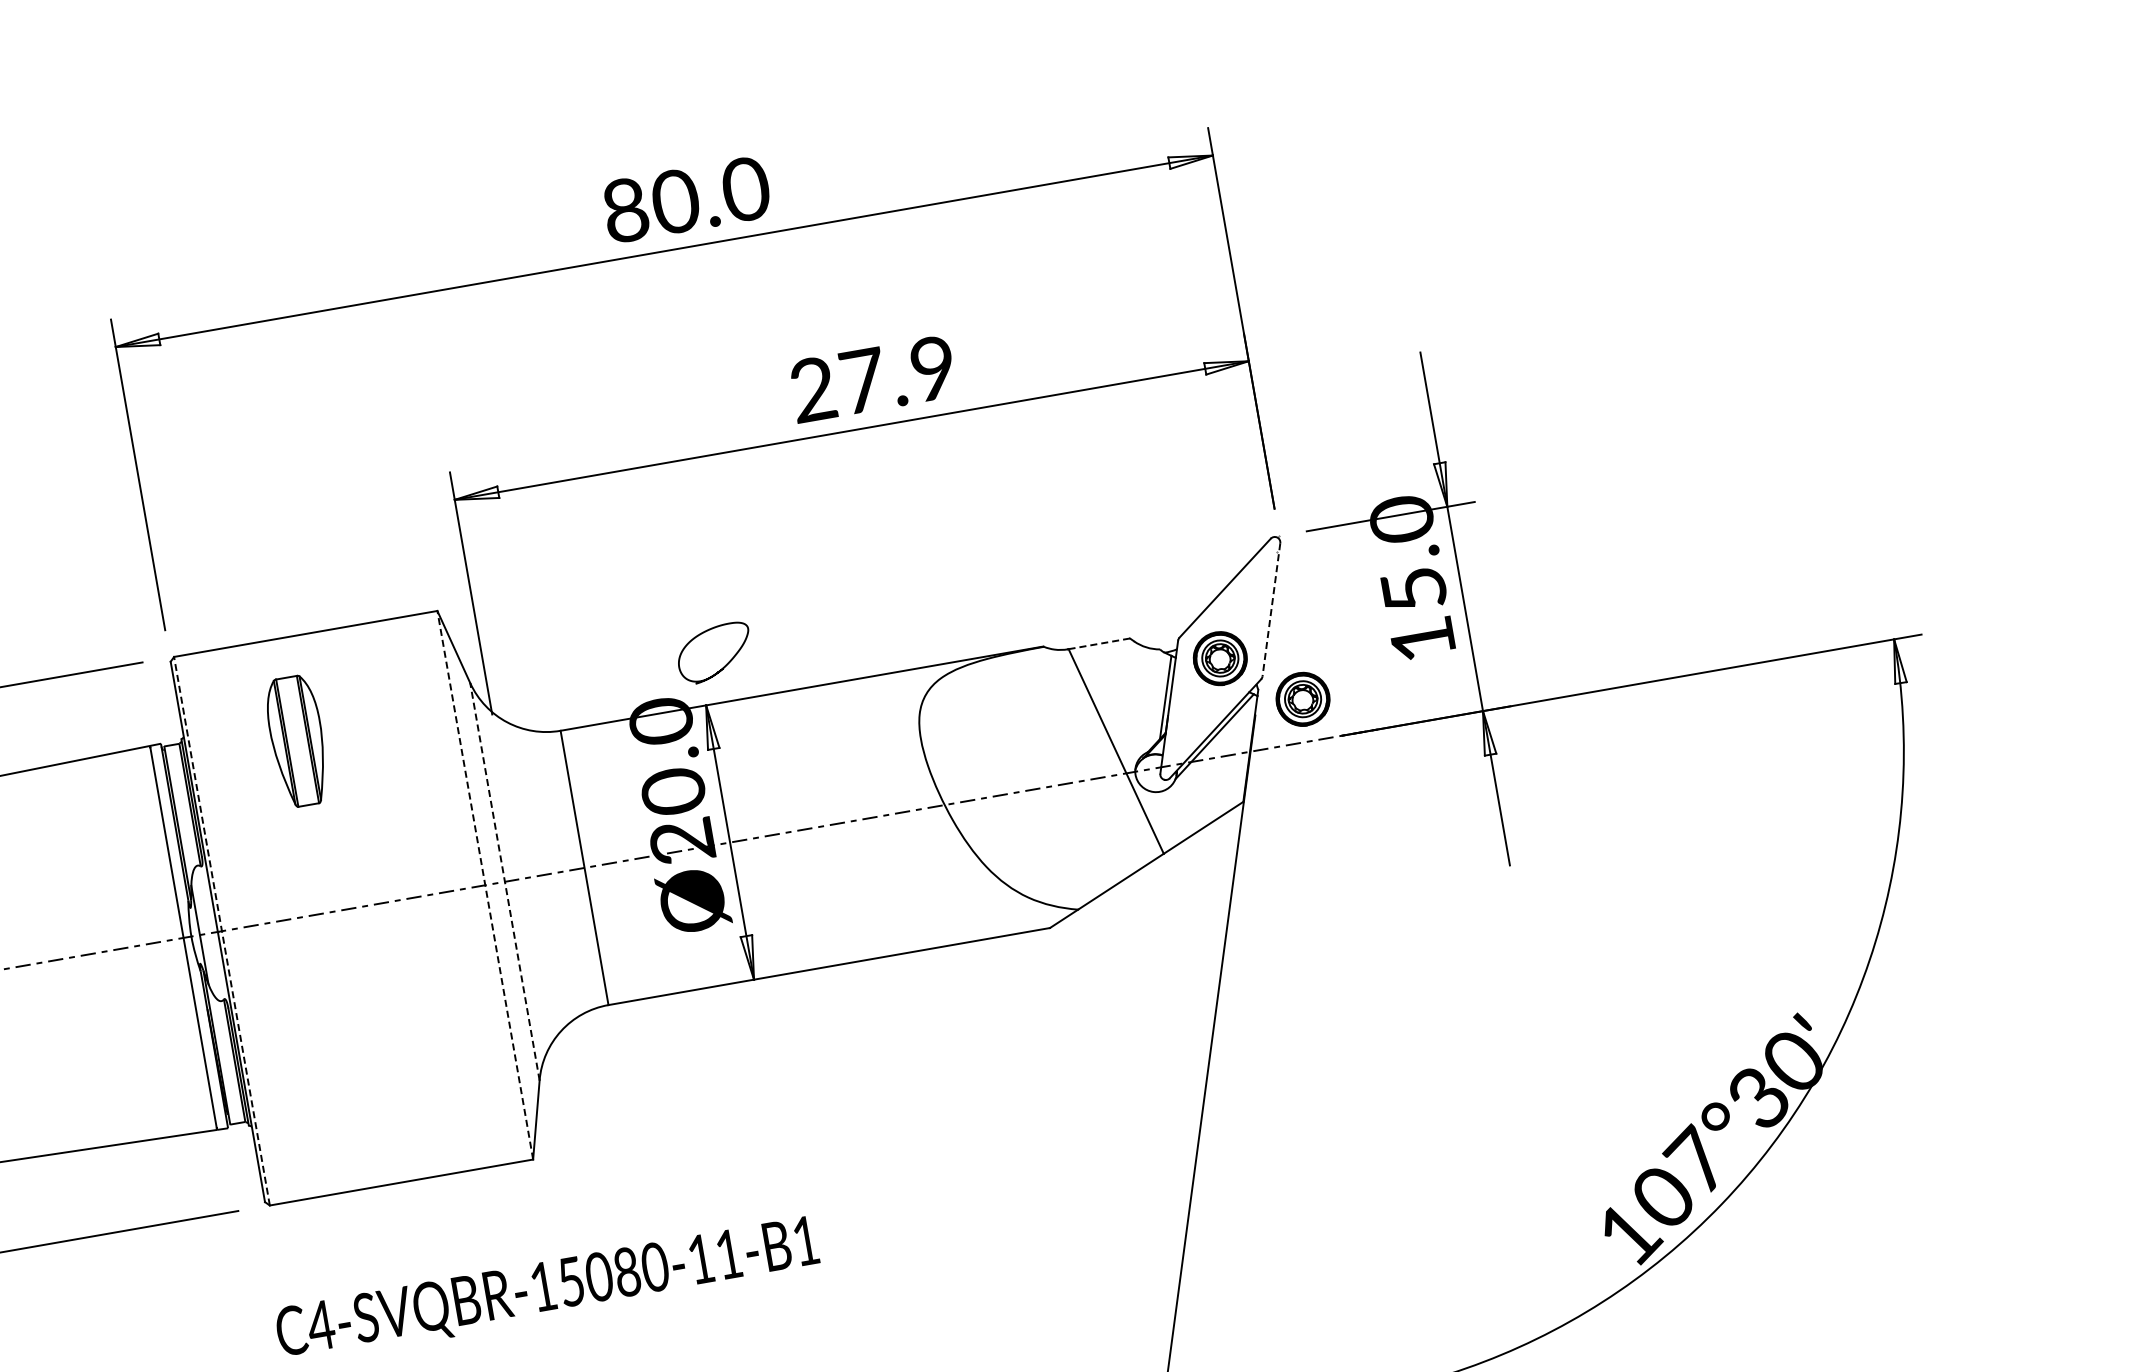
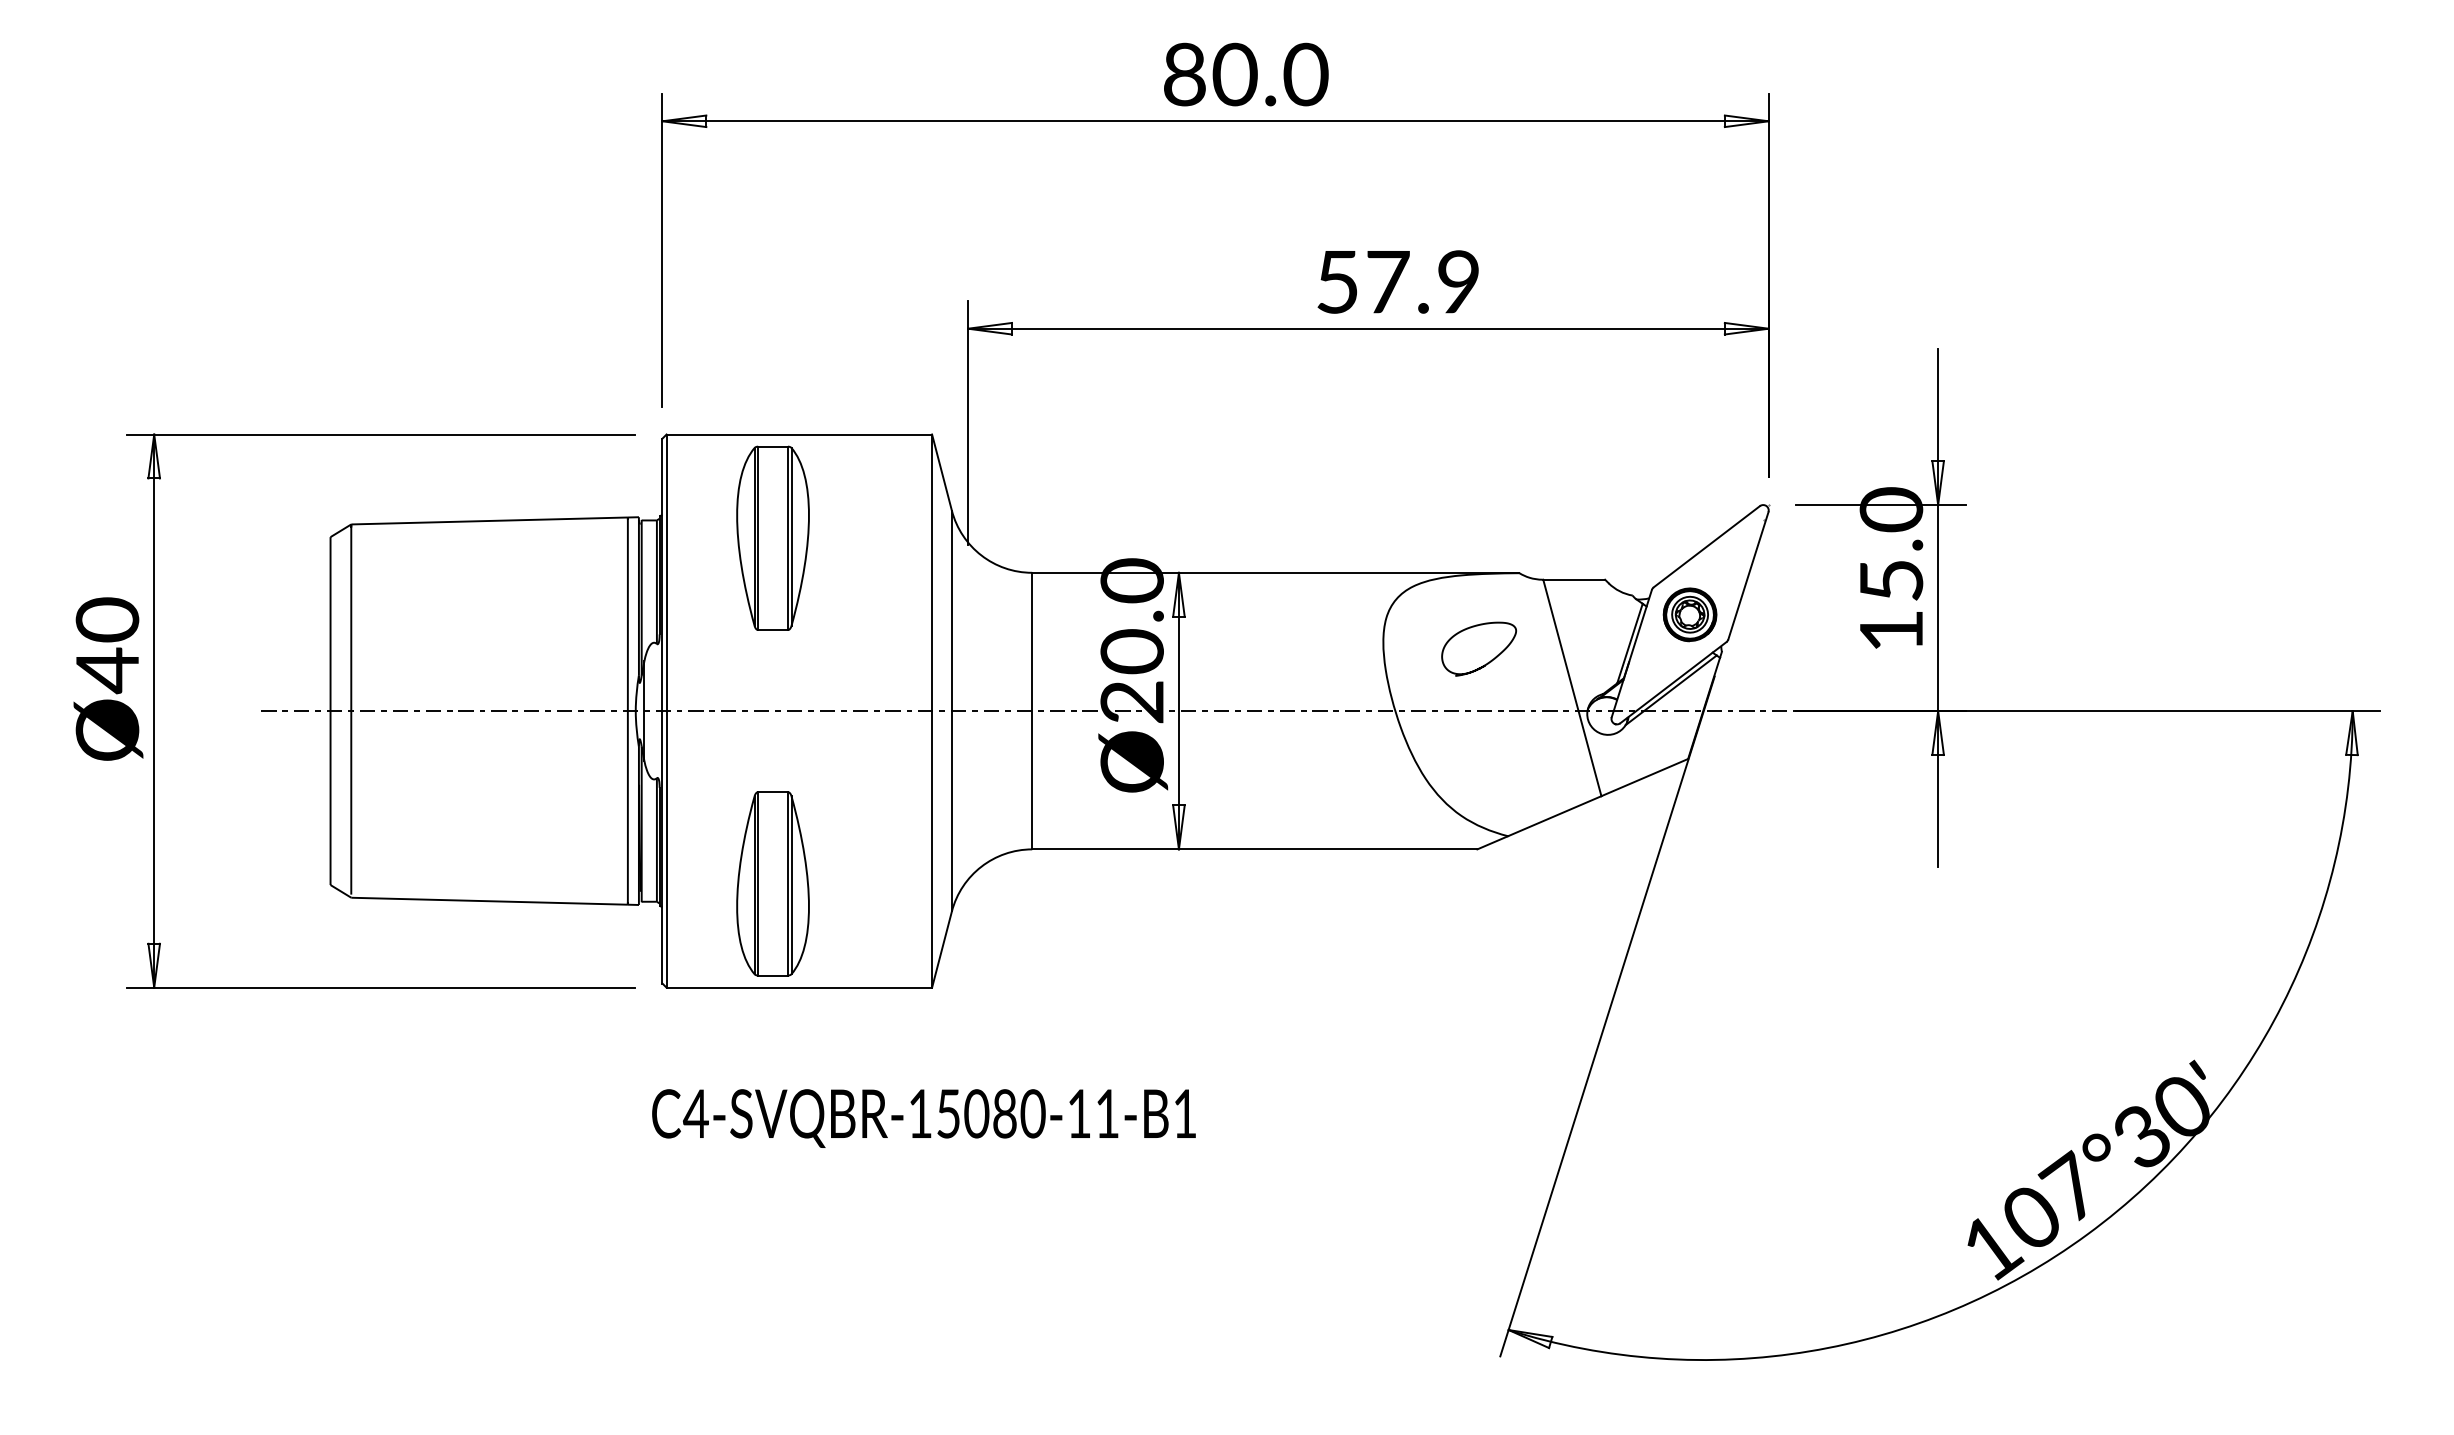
text: (812, 389) -> (1337, 281), 27.9 -> 57.9
line: (1271, 609) -> (1748, 575), dashed -> solid
line: (1099, 643) -> (1574, 579), dashed -> solid
curve: (725, 664) -> (1487, 662), moved
part: (1302, 699) -> (1763, 668), removed
part: (296, 740) -> (772, 537), size x1.43
line: (504, 881) -> (951, 710), dashed -> solid
line: (485, 885) -> (932, 711), dashed -> solid
line: (221, 931) -> (666, 711), dashed -> solid
part: (356, 1083) -> (772, 883), added

